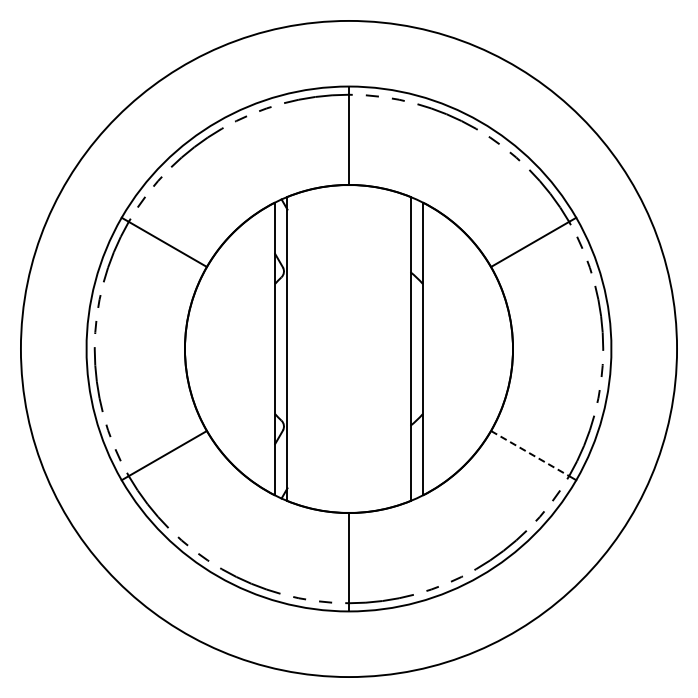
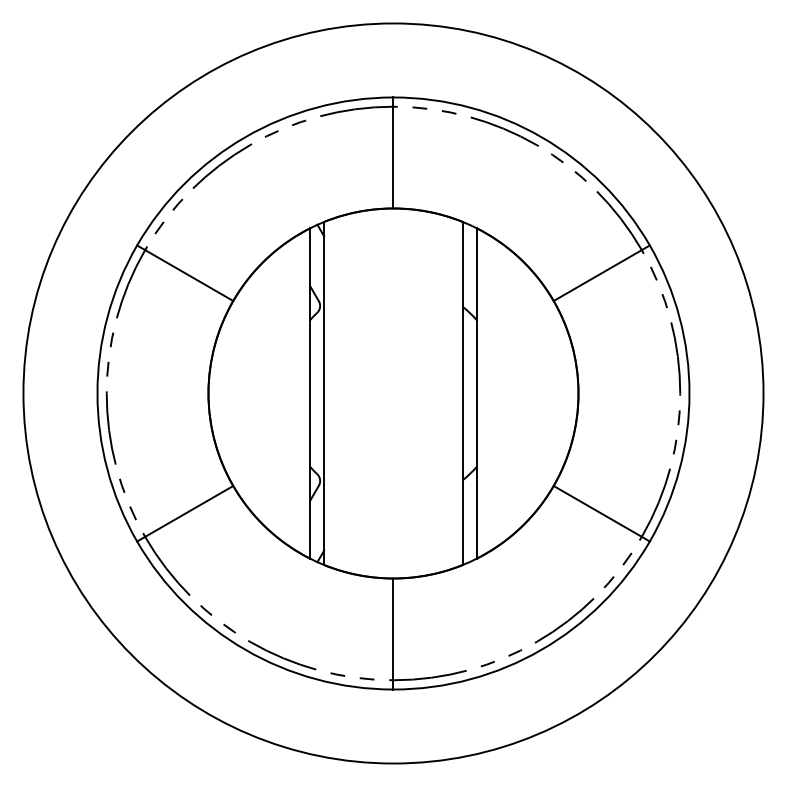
line: (530, 453) -> (598, 511), dashed -> solid

